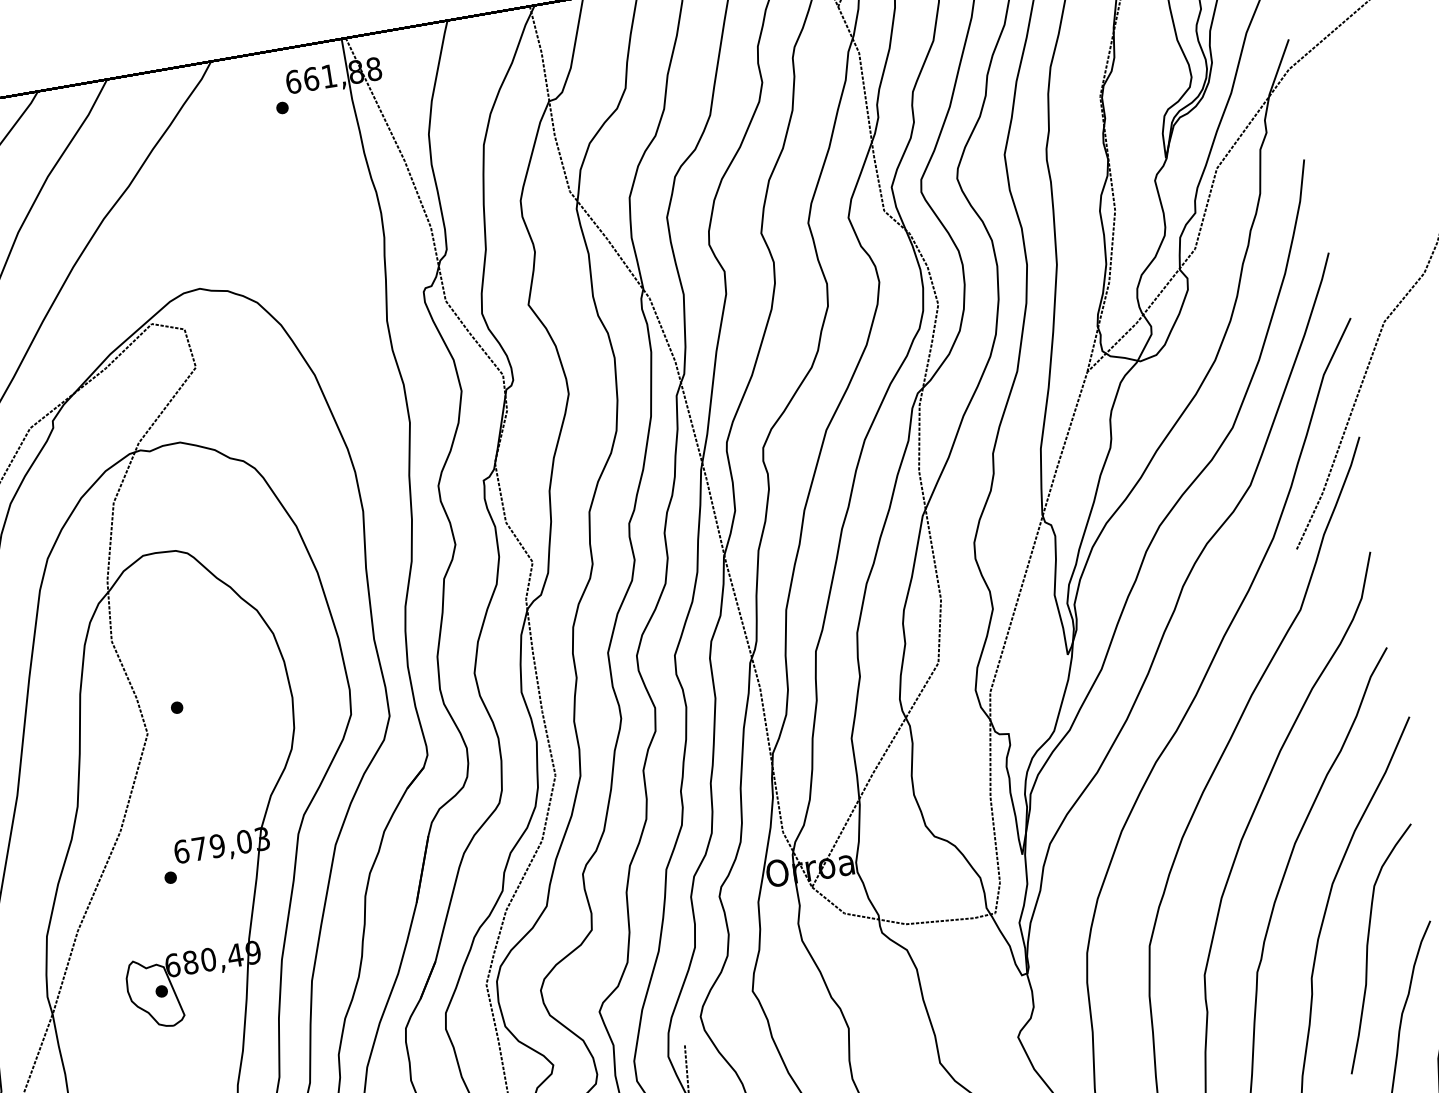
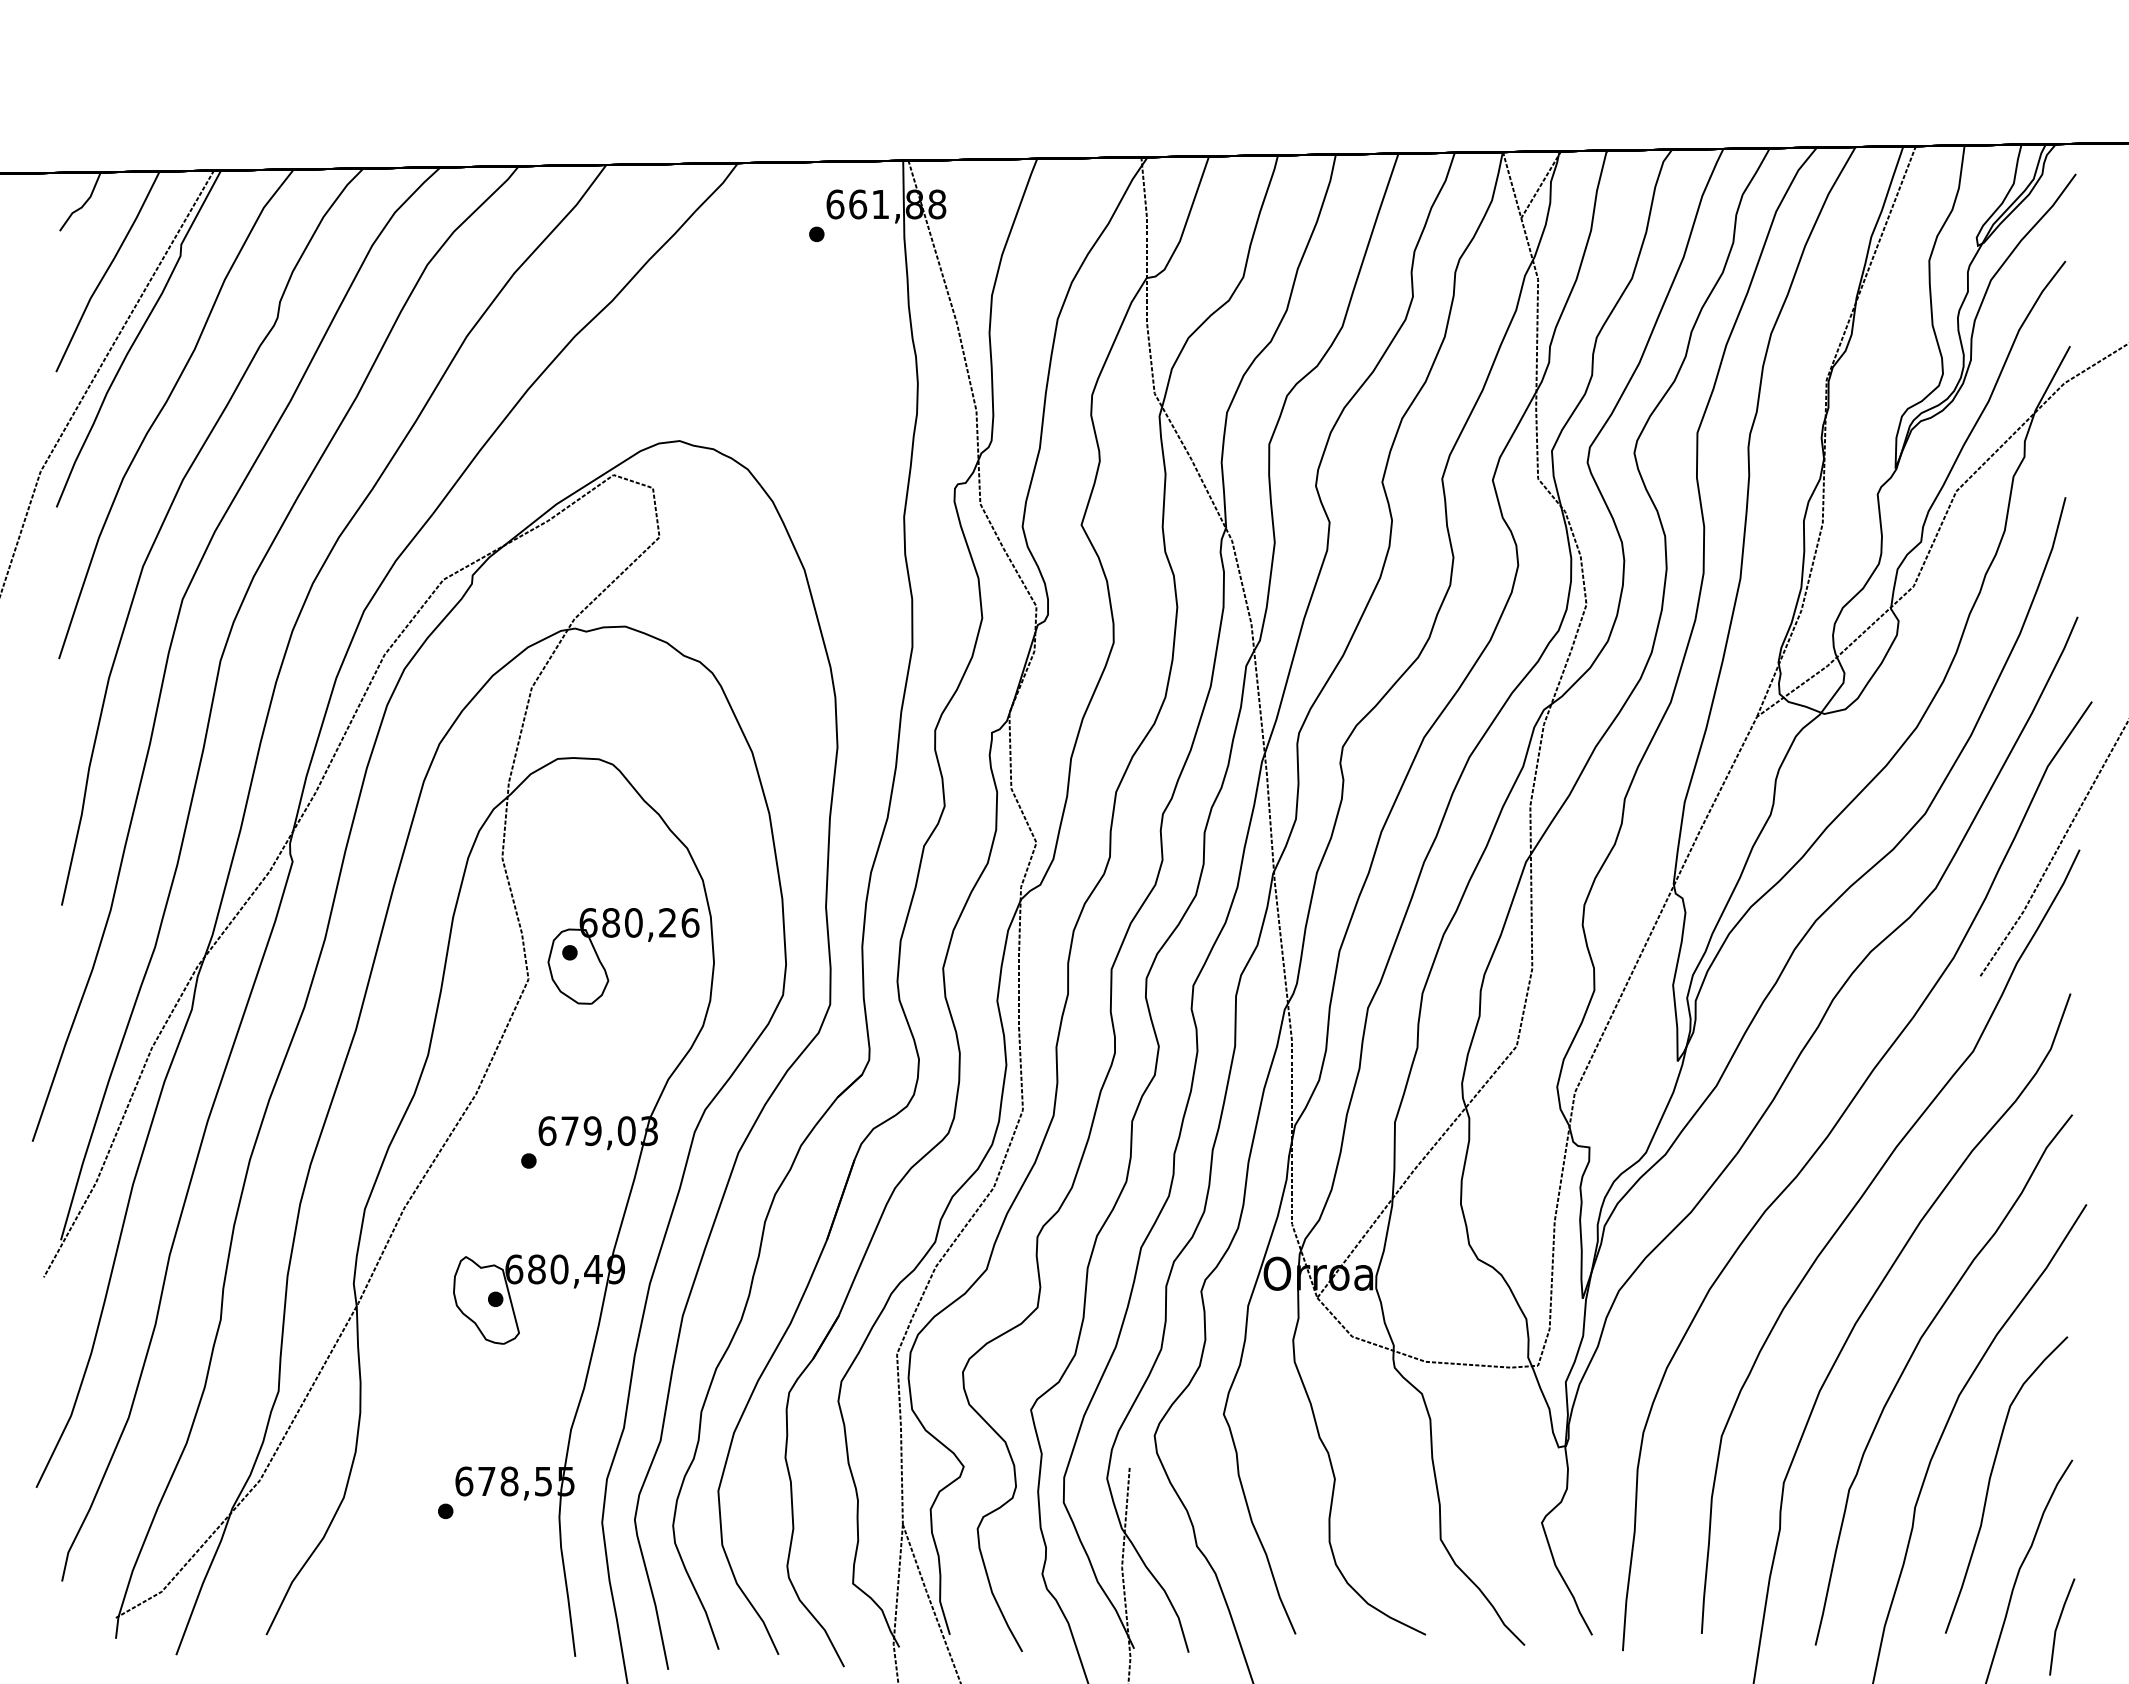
part: (223, 688) -> (630, 937), added

